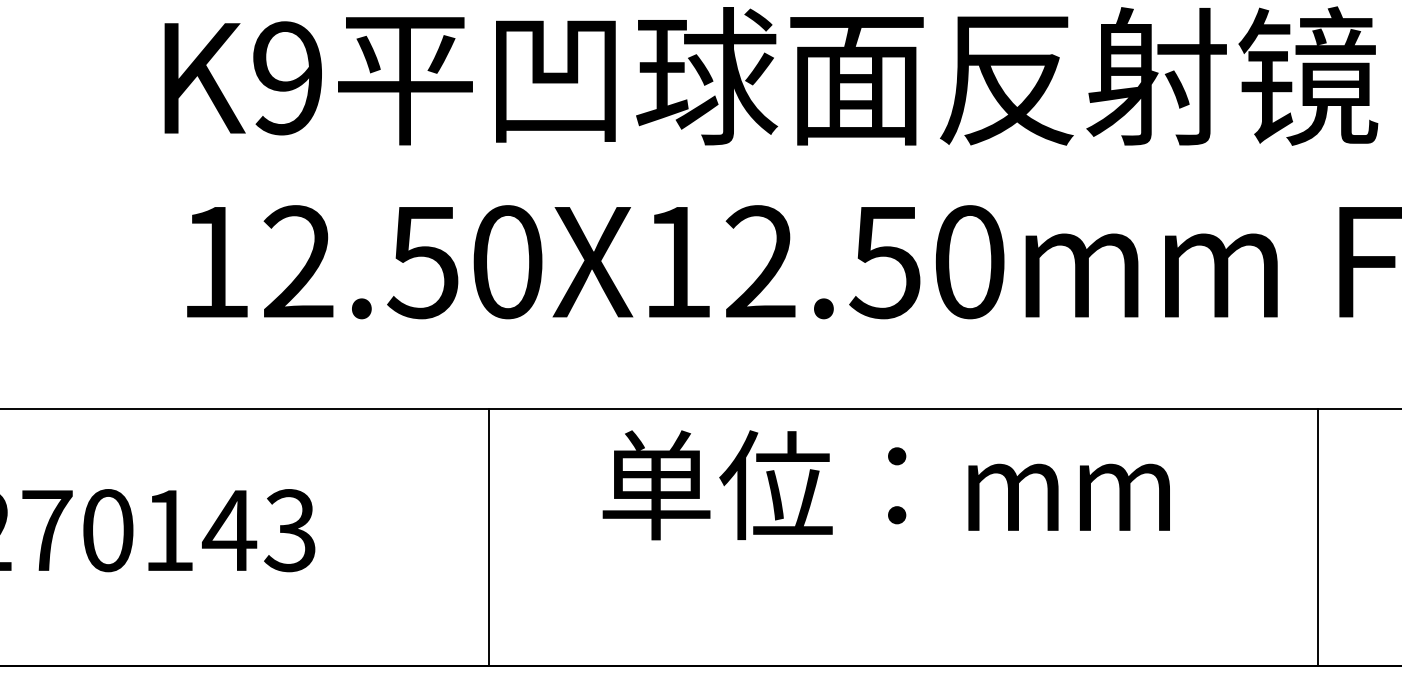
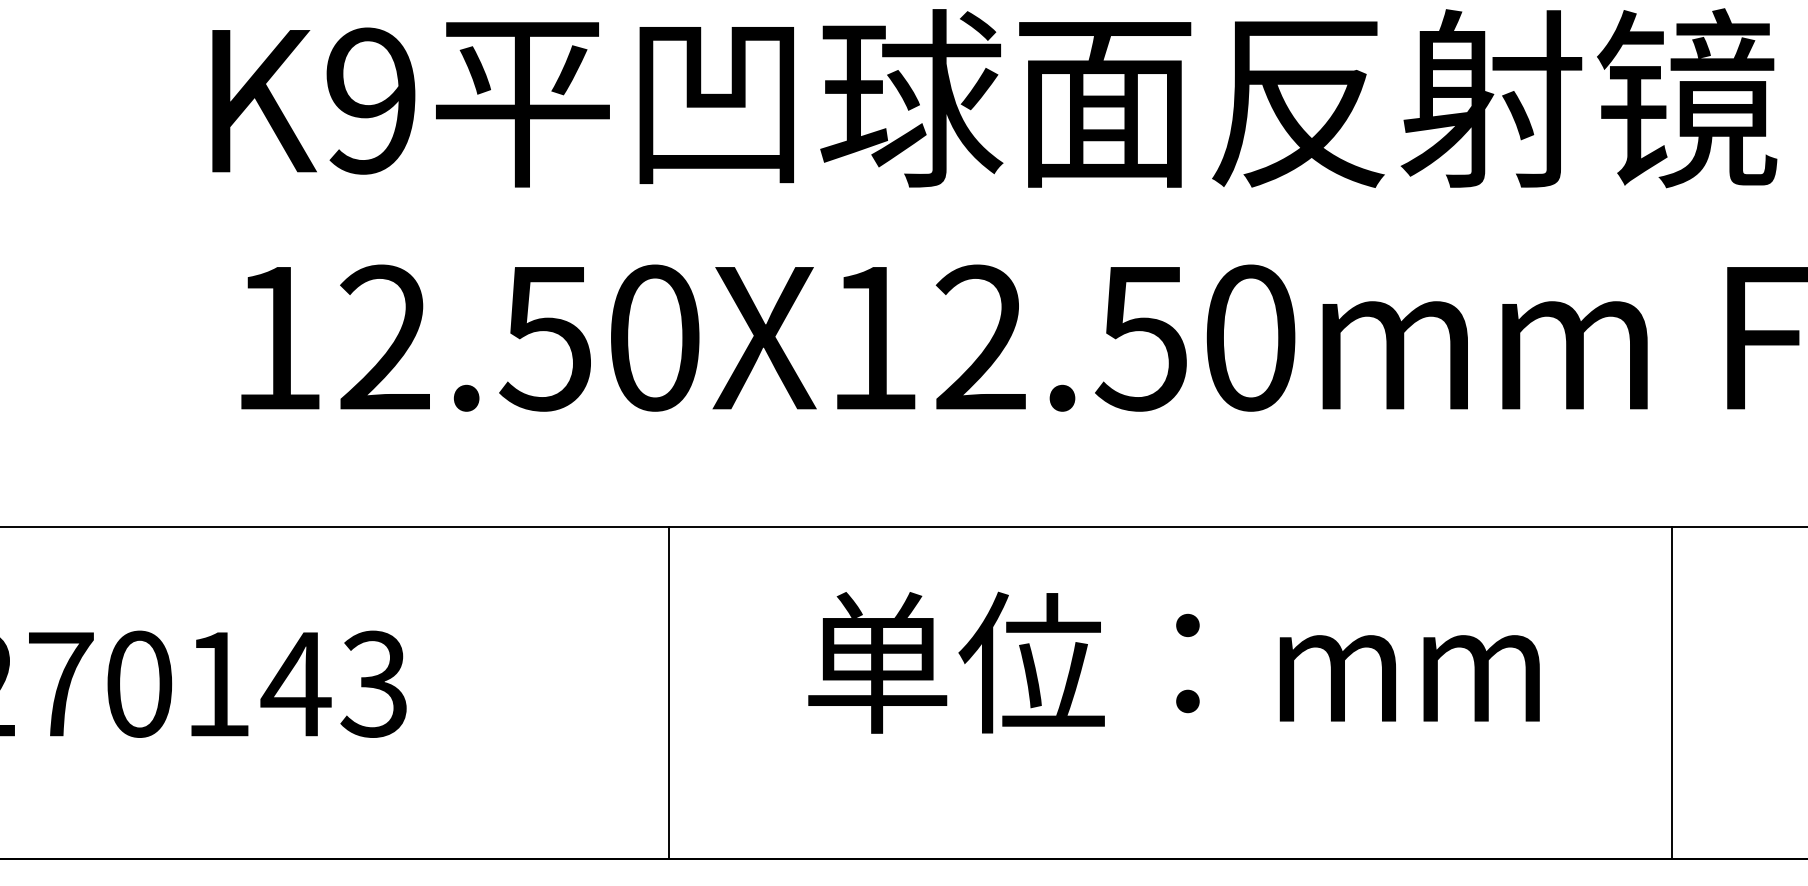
text: (885, 485) -> (1173, 662), moved
line: (489, 537) -> (669, 693), moved
line: (1317, 537) -> (1671, 693), moved

